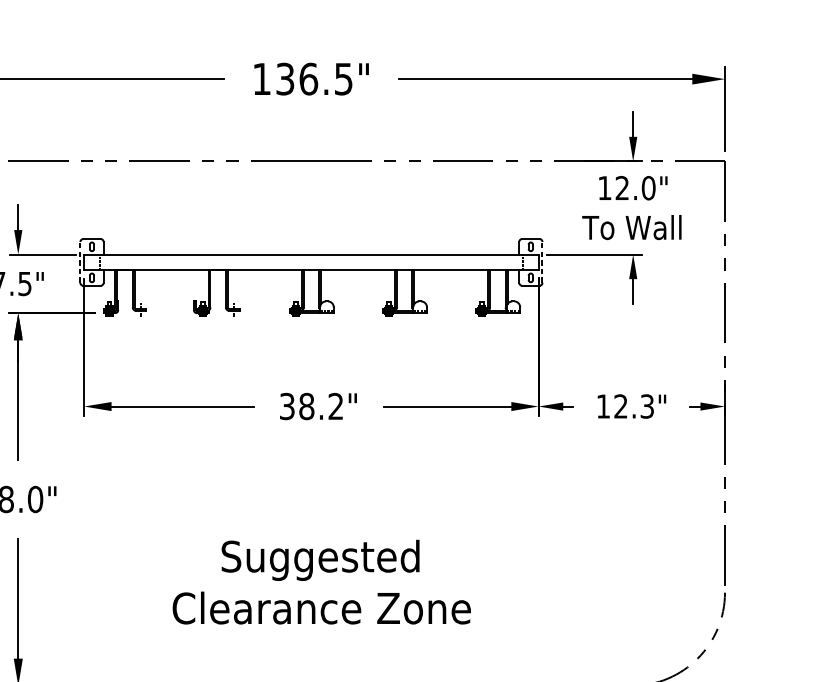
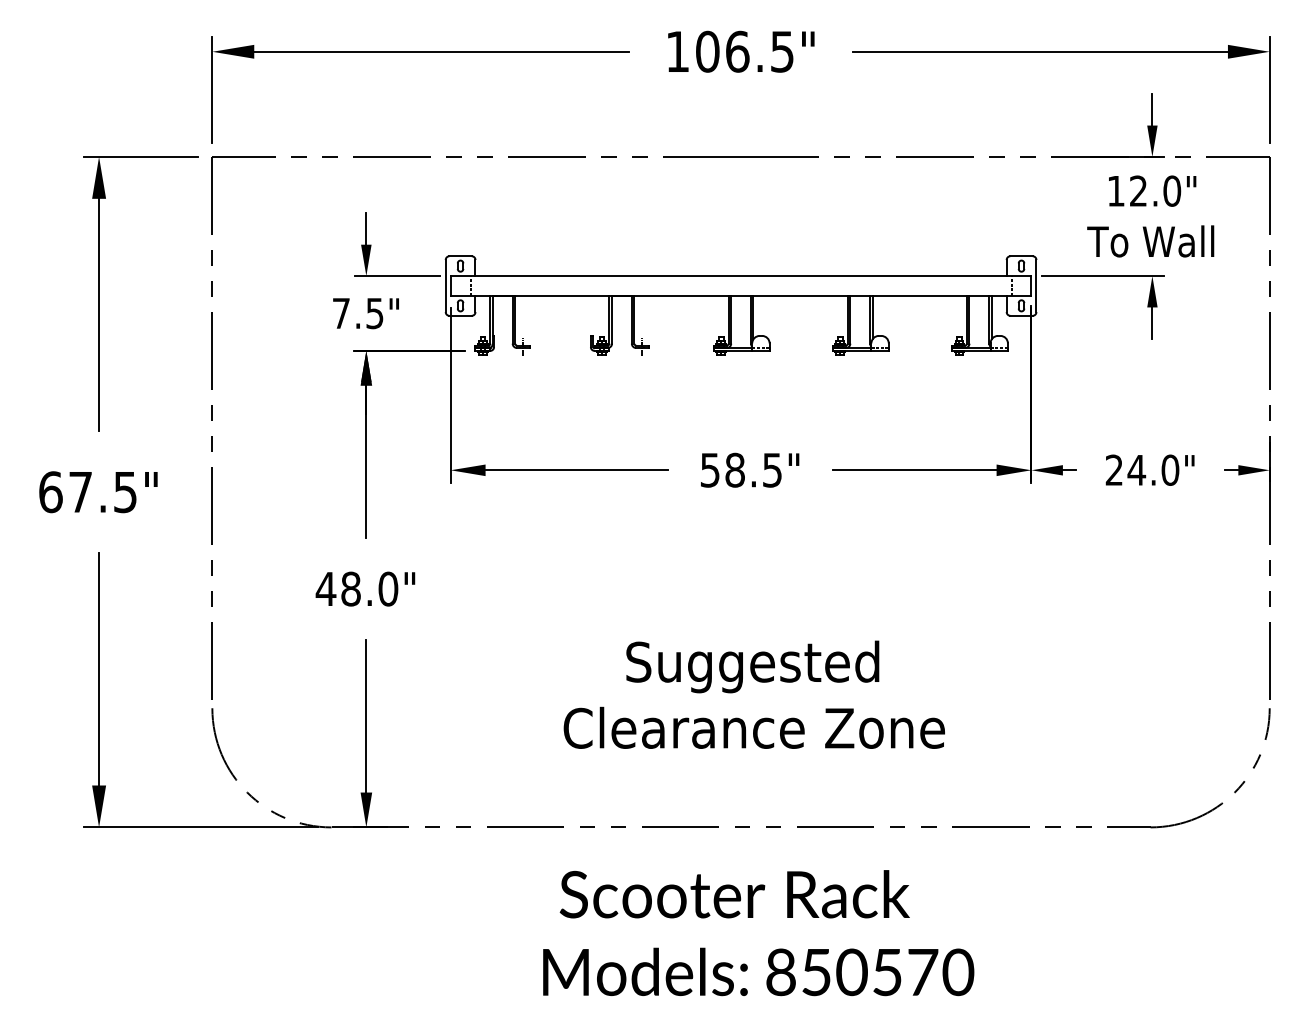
text: (285, 78) -> (707, 51), 136.5" -> 106.5"
line: (80, 261) -> (445, 285), dashed -> solid
line: (542, 261) -> (1036, 285), dashed -> solid
text: (311, 405) -> (741, 469), 38.2" -> 58.5"
text: (625, 405) -> (1142, 469), 12.3" -> 24.0"

